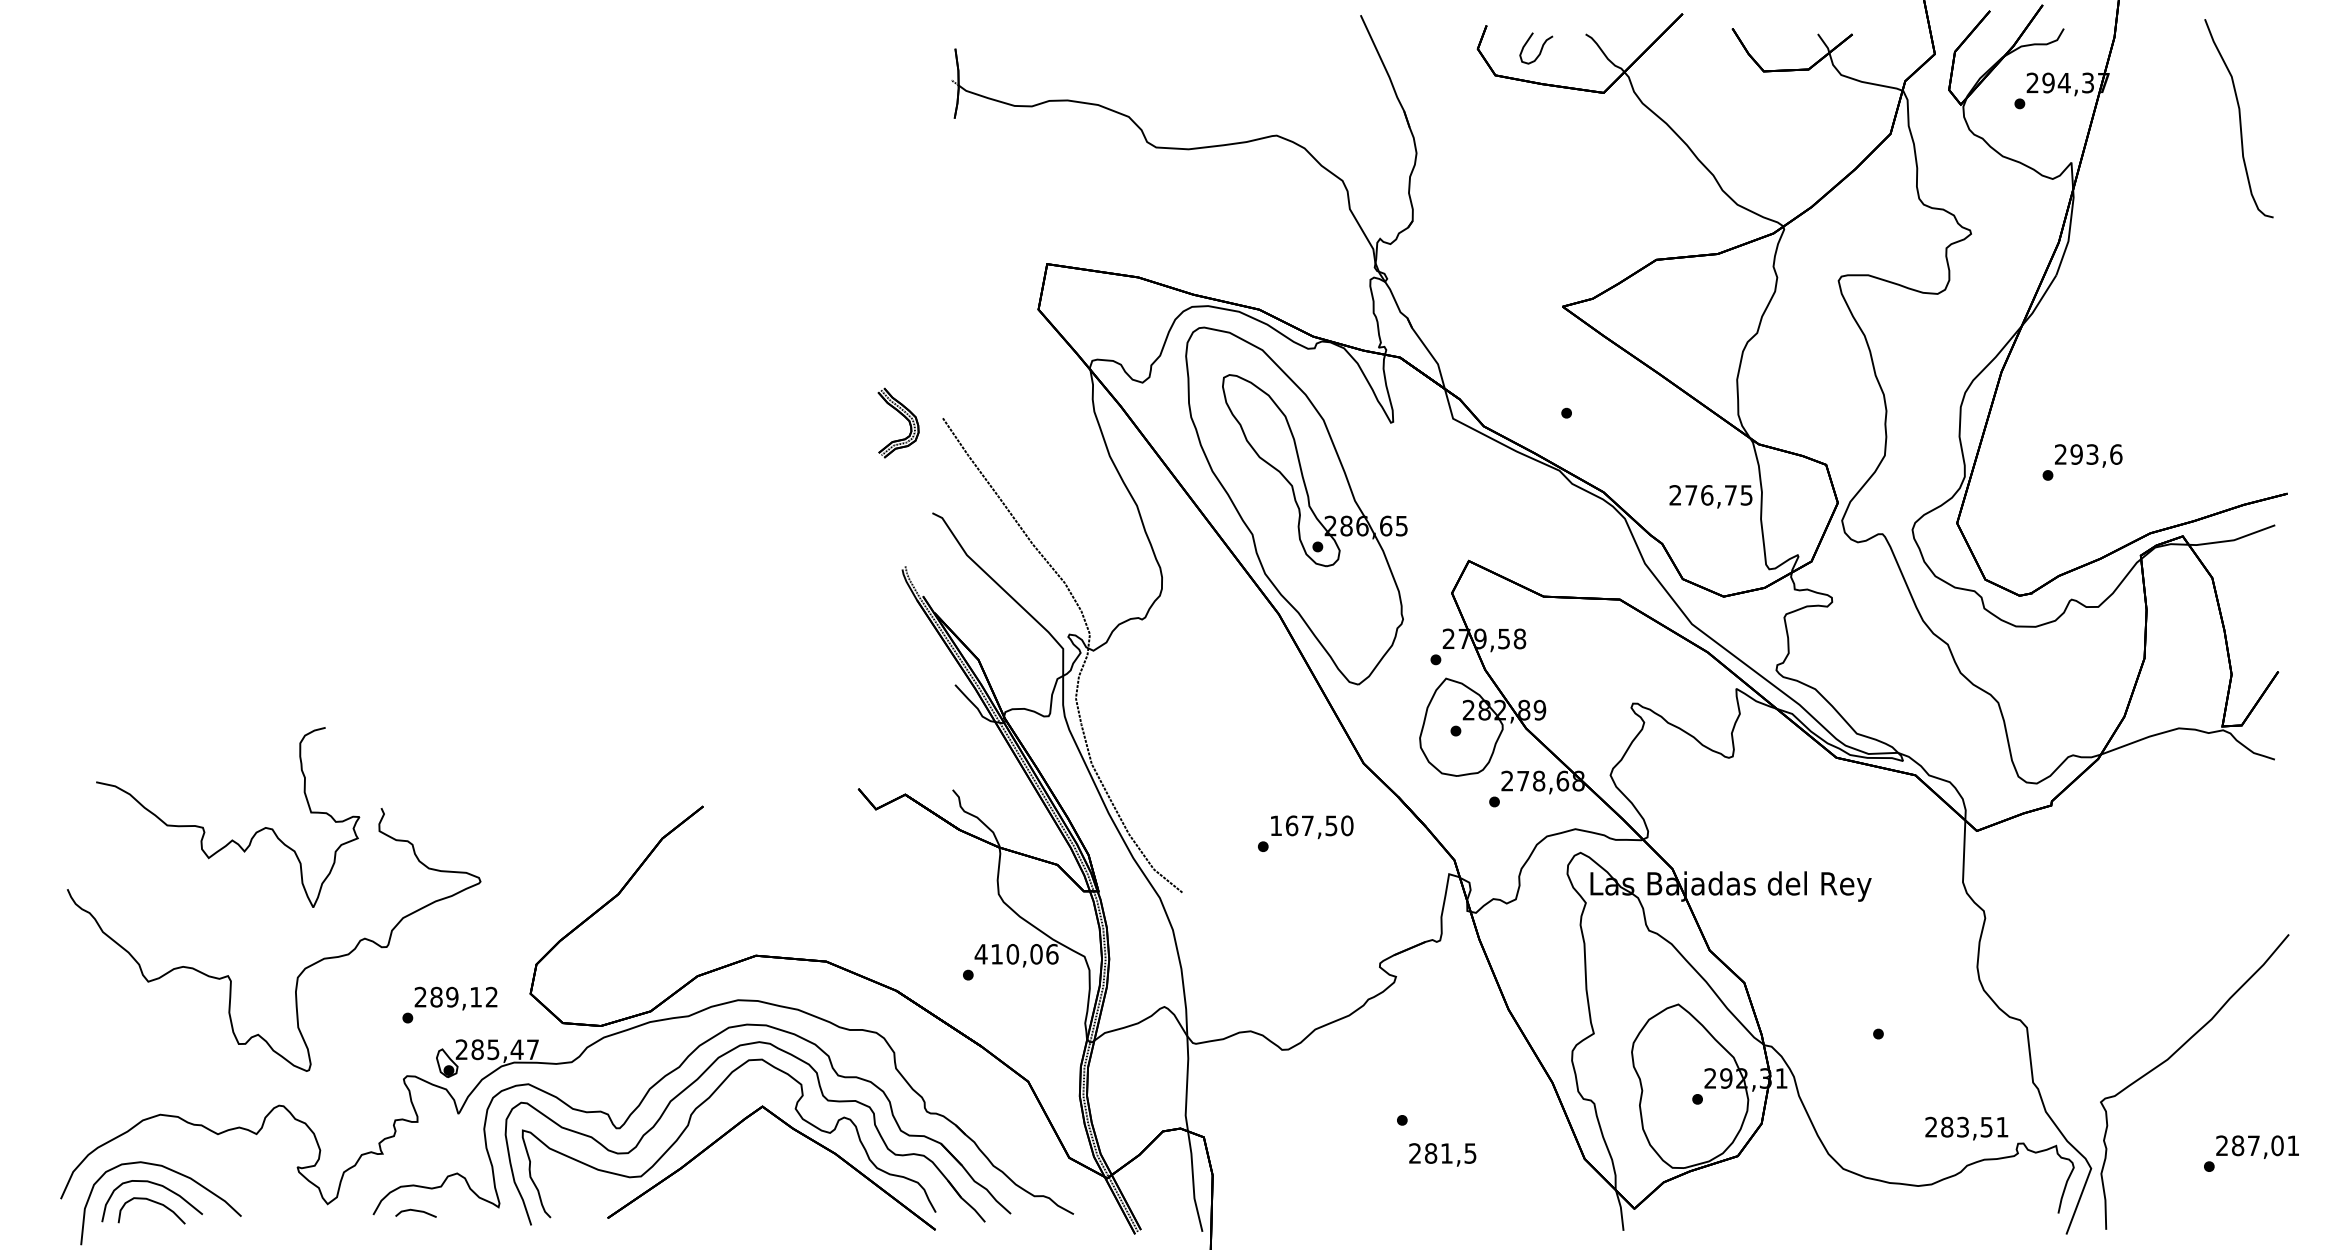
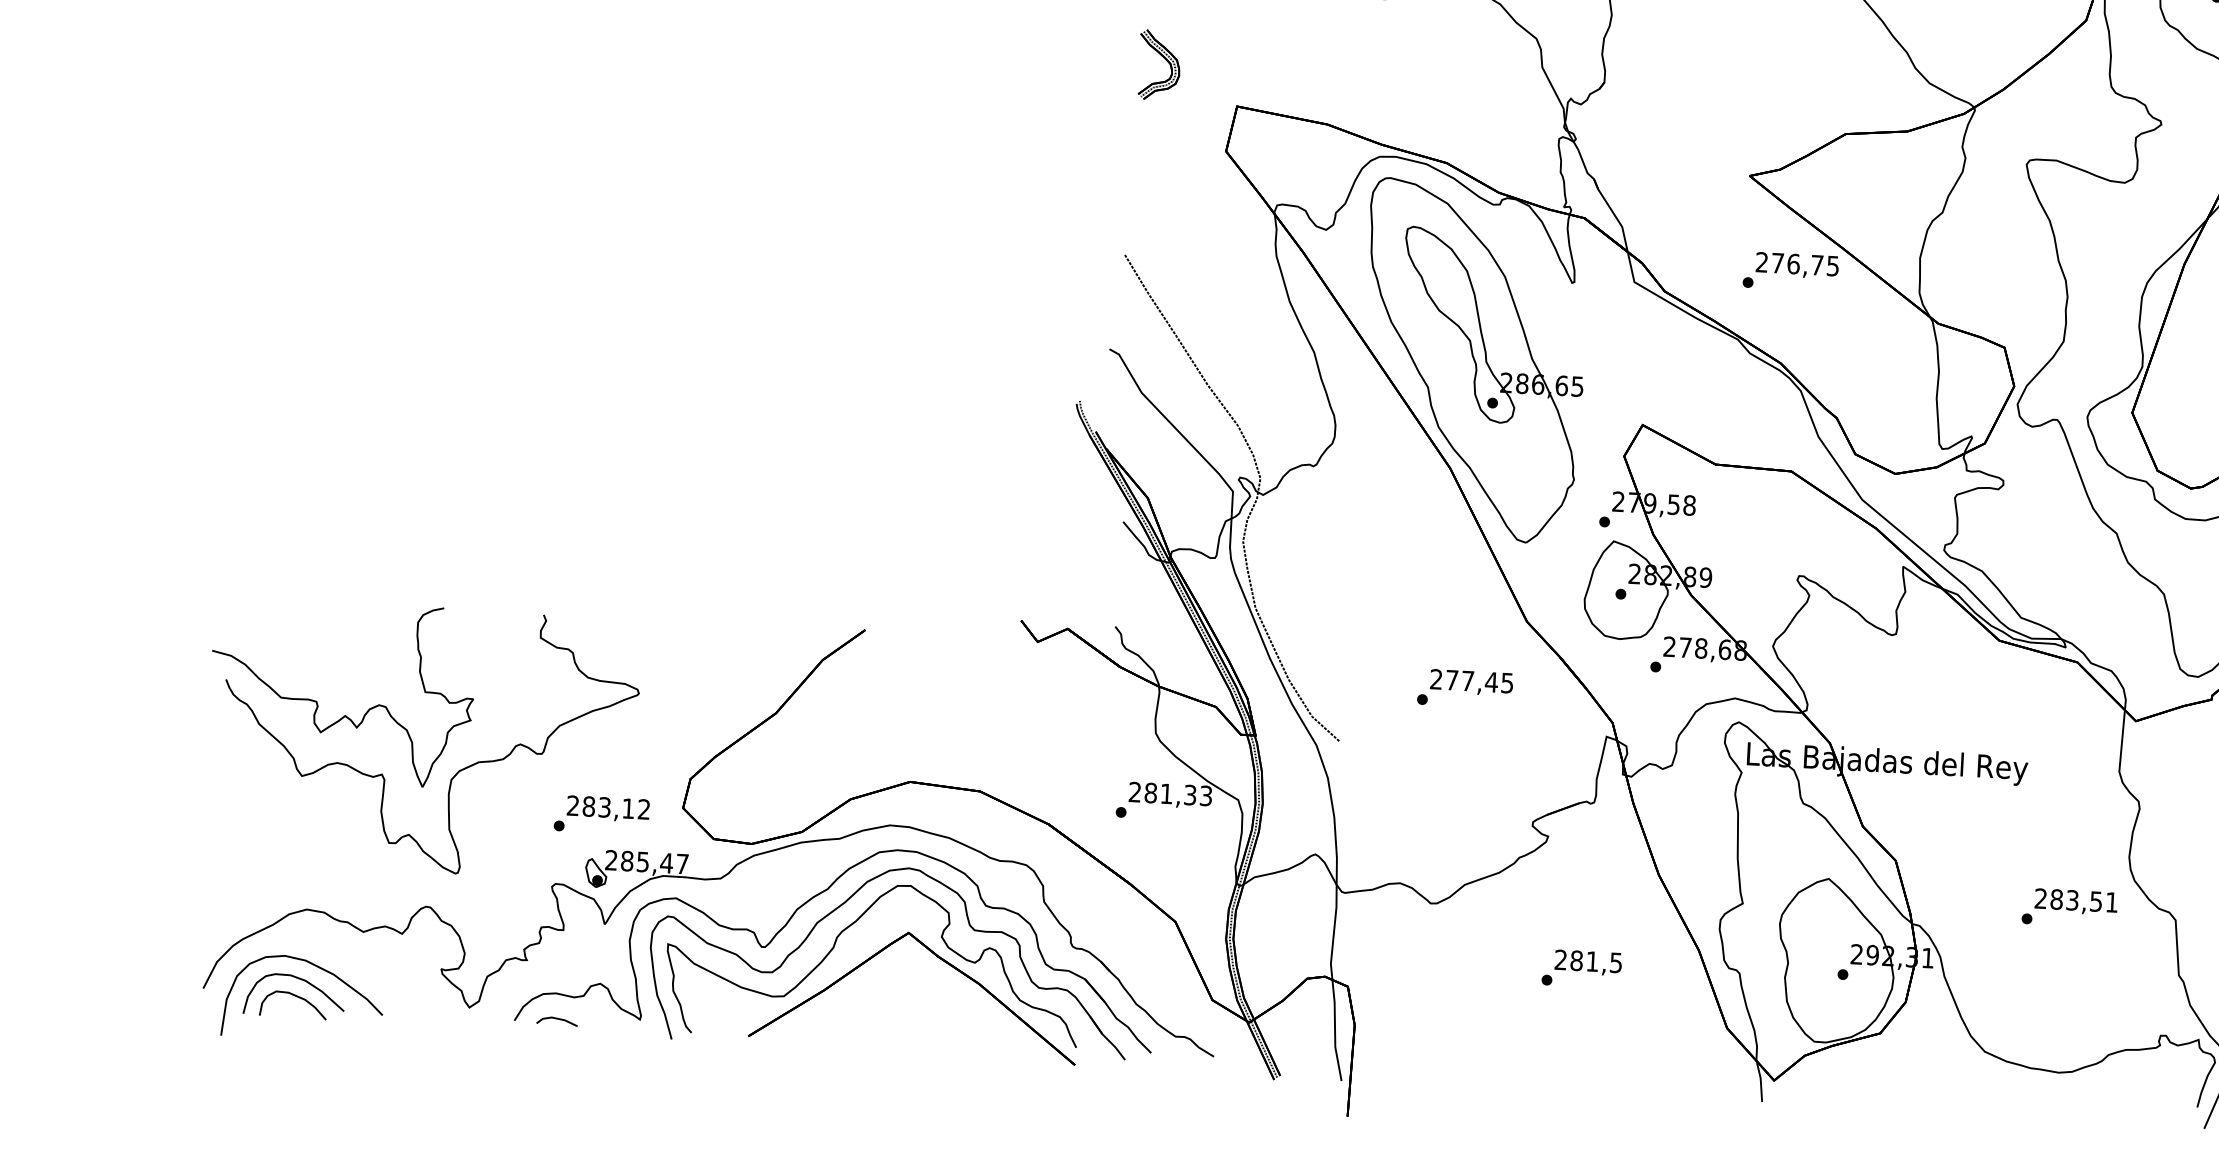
part: (901, 415) -> (1162, 57), moved
text: (1710, 496) -> (1796, 265), moved
text: (1311, 825) -> (1471, 680), 167,50 -> 277,45
part: (231, 839) -> (344, 714), moved
text: (1016, 953) -> (1170, 793), 410,06 -> 281,33
text: (452, 997) -> (604, 807), 289,12 -> 283,12
text: (1966, 1128) -> (2075, 901), moved
text: (1442, 1154) -> (1588, 962), moved

